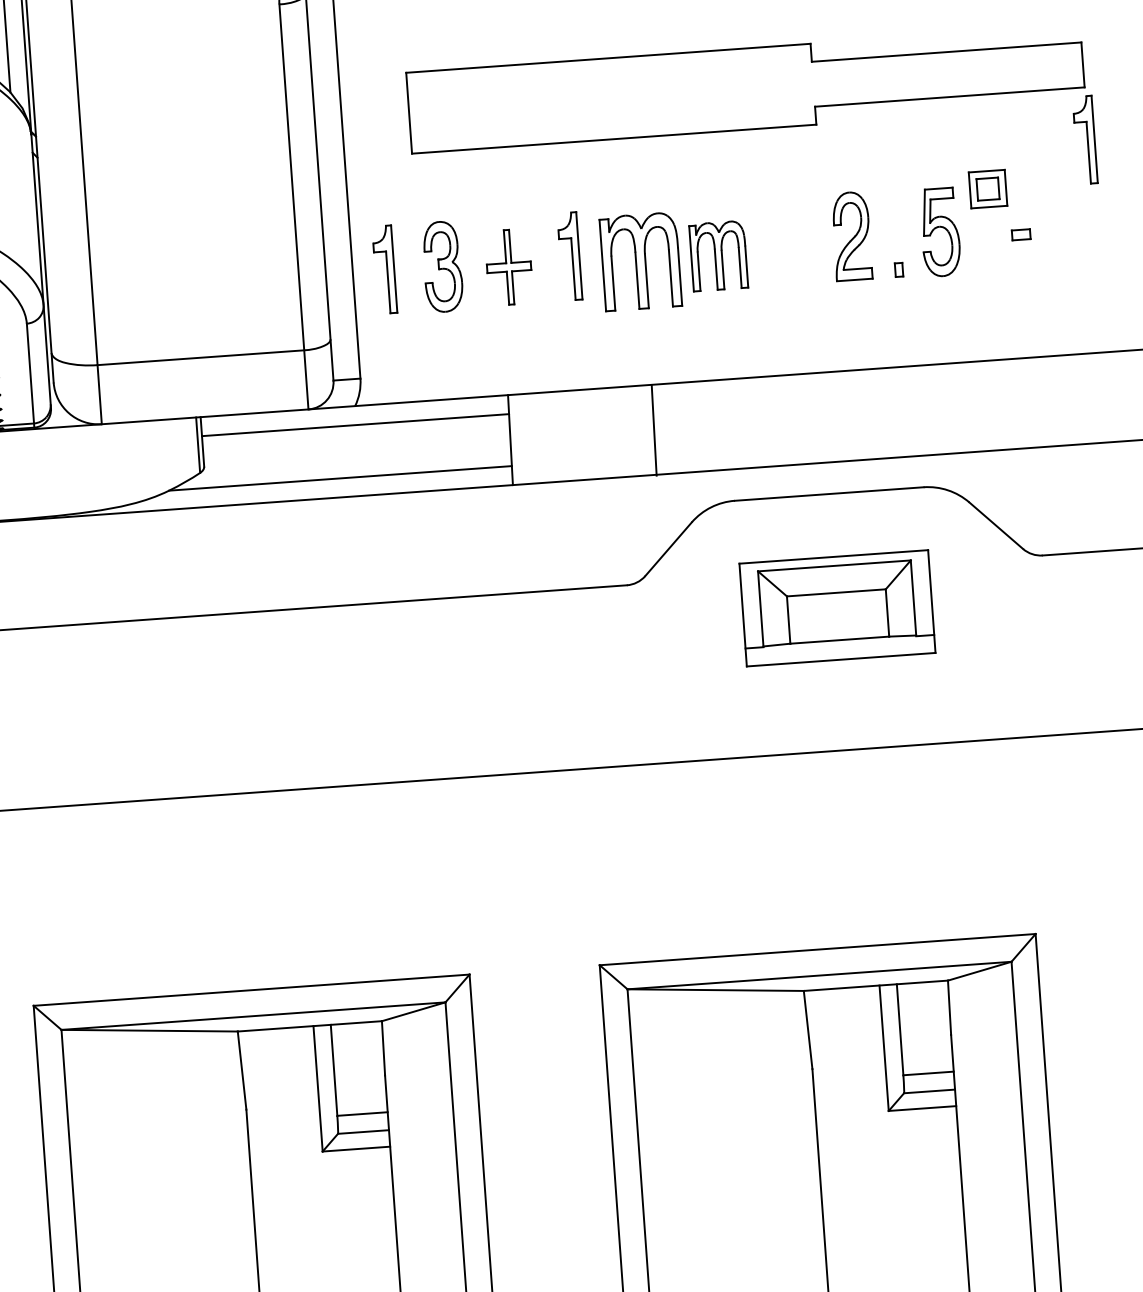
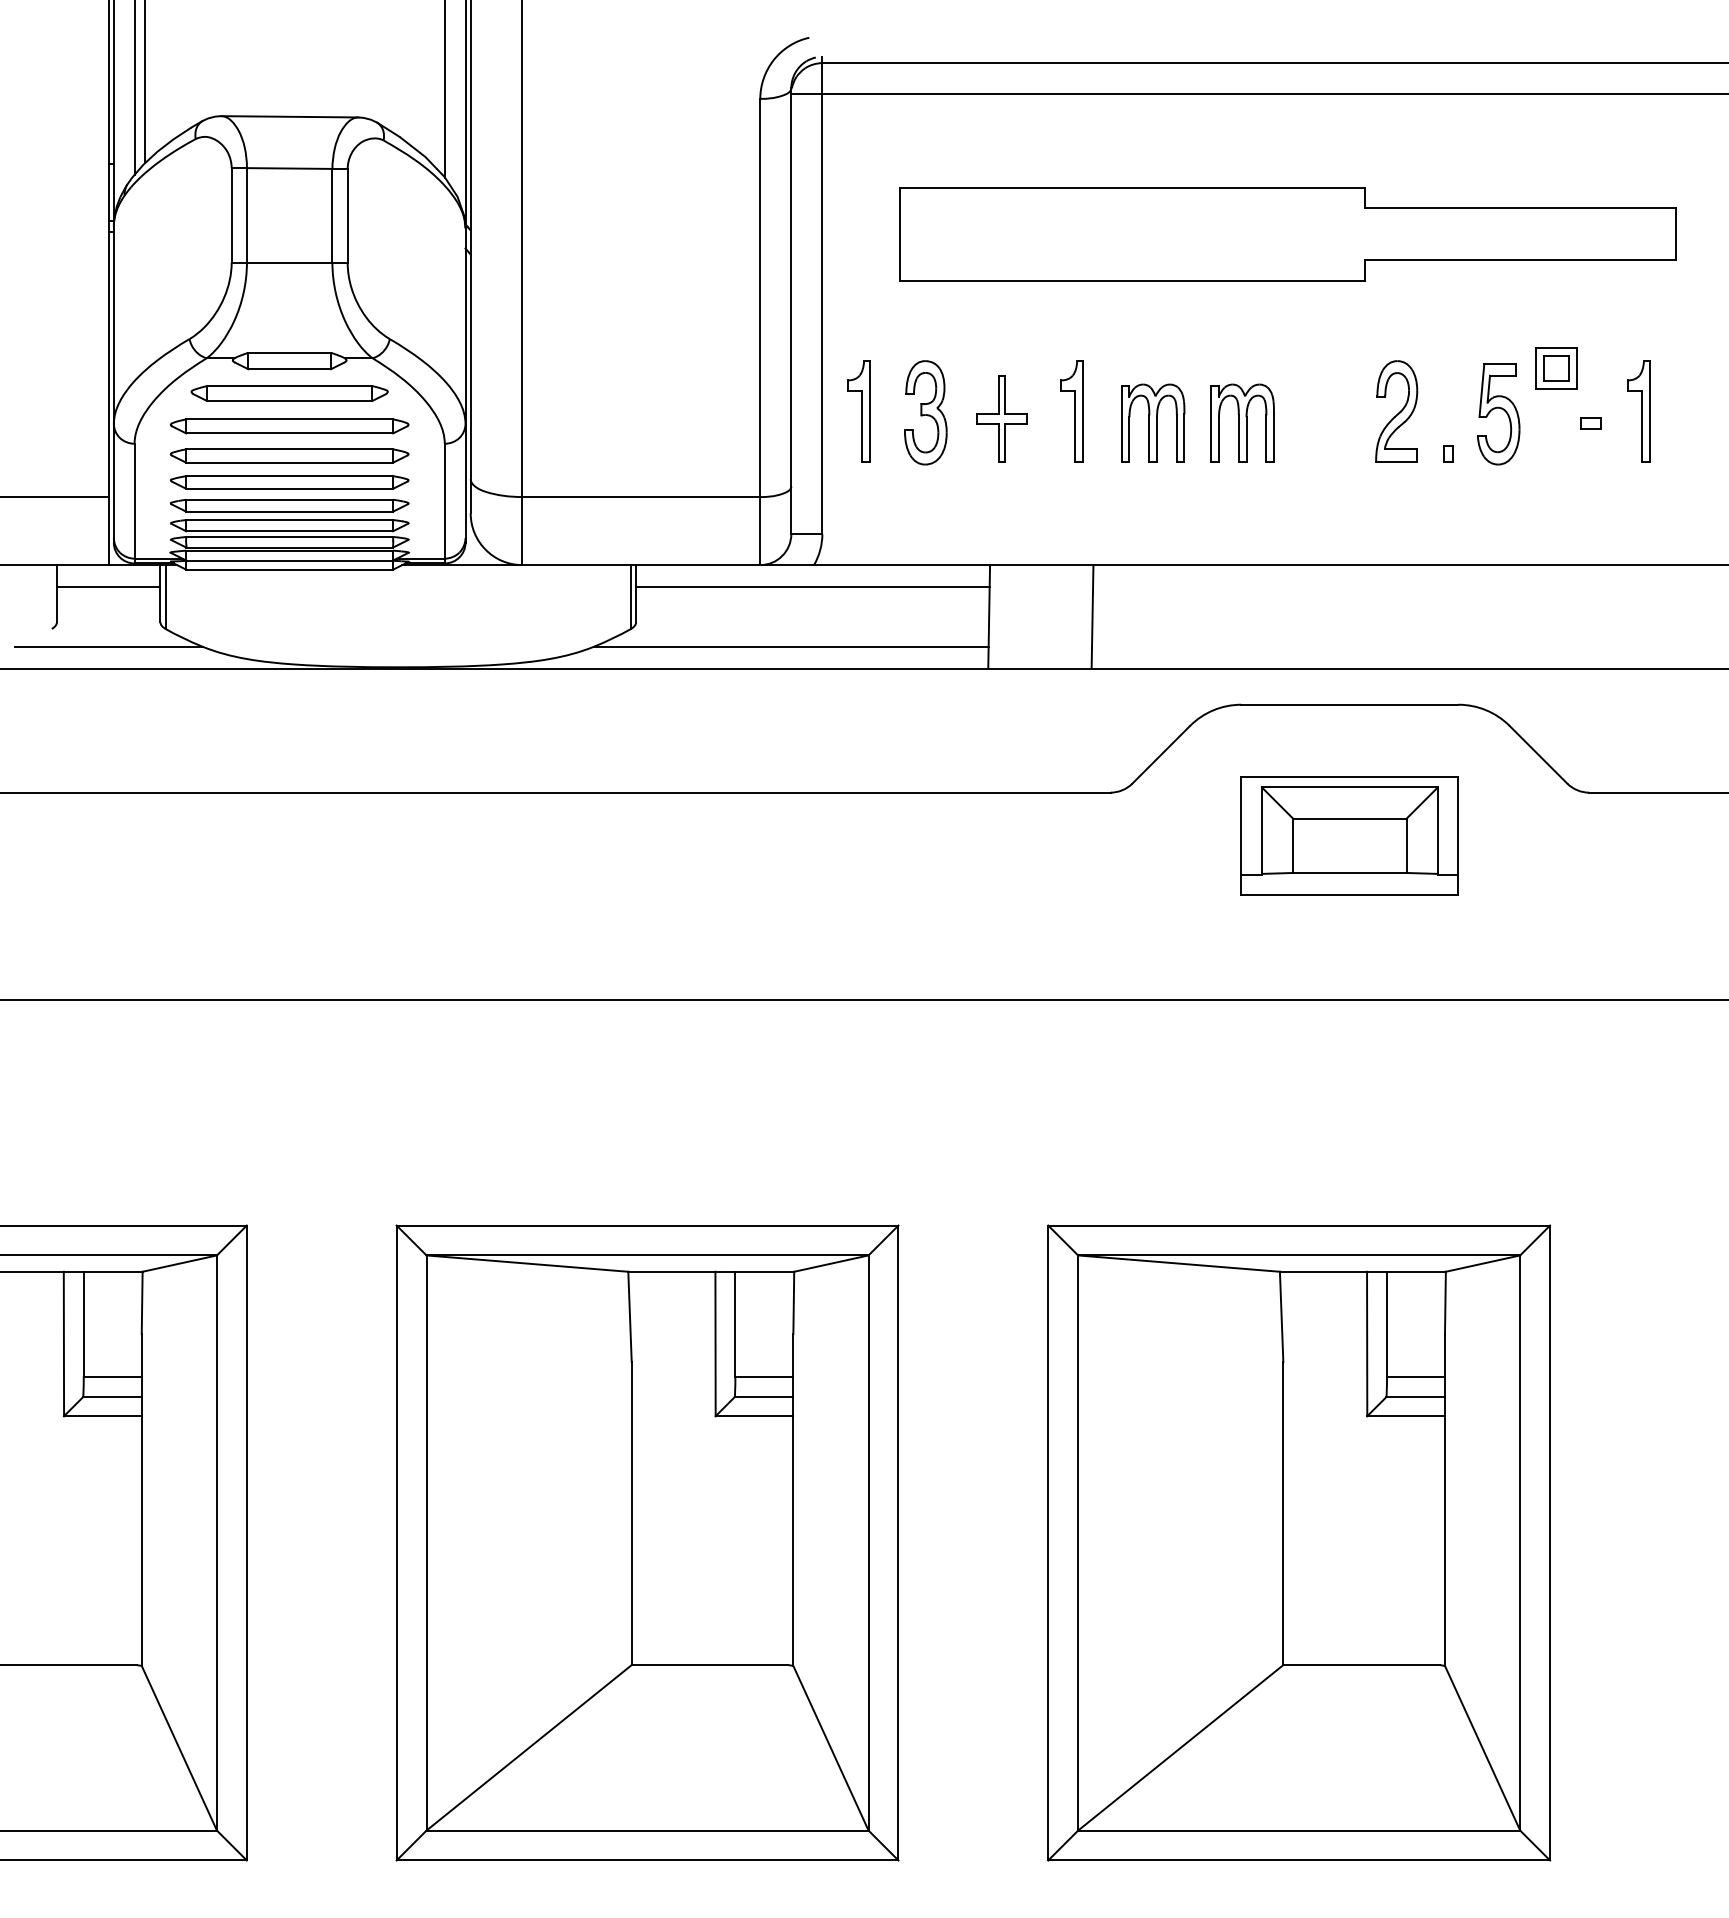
part: (1084, 140) -> (1638, 411), moved
part: (641, 261) -> (1153, 422), size x0.71
line: (654, 430) -> (1092, 616), moved

